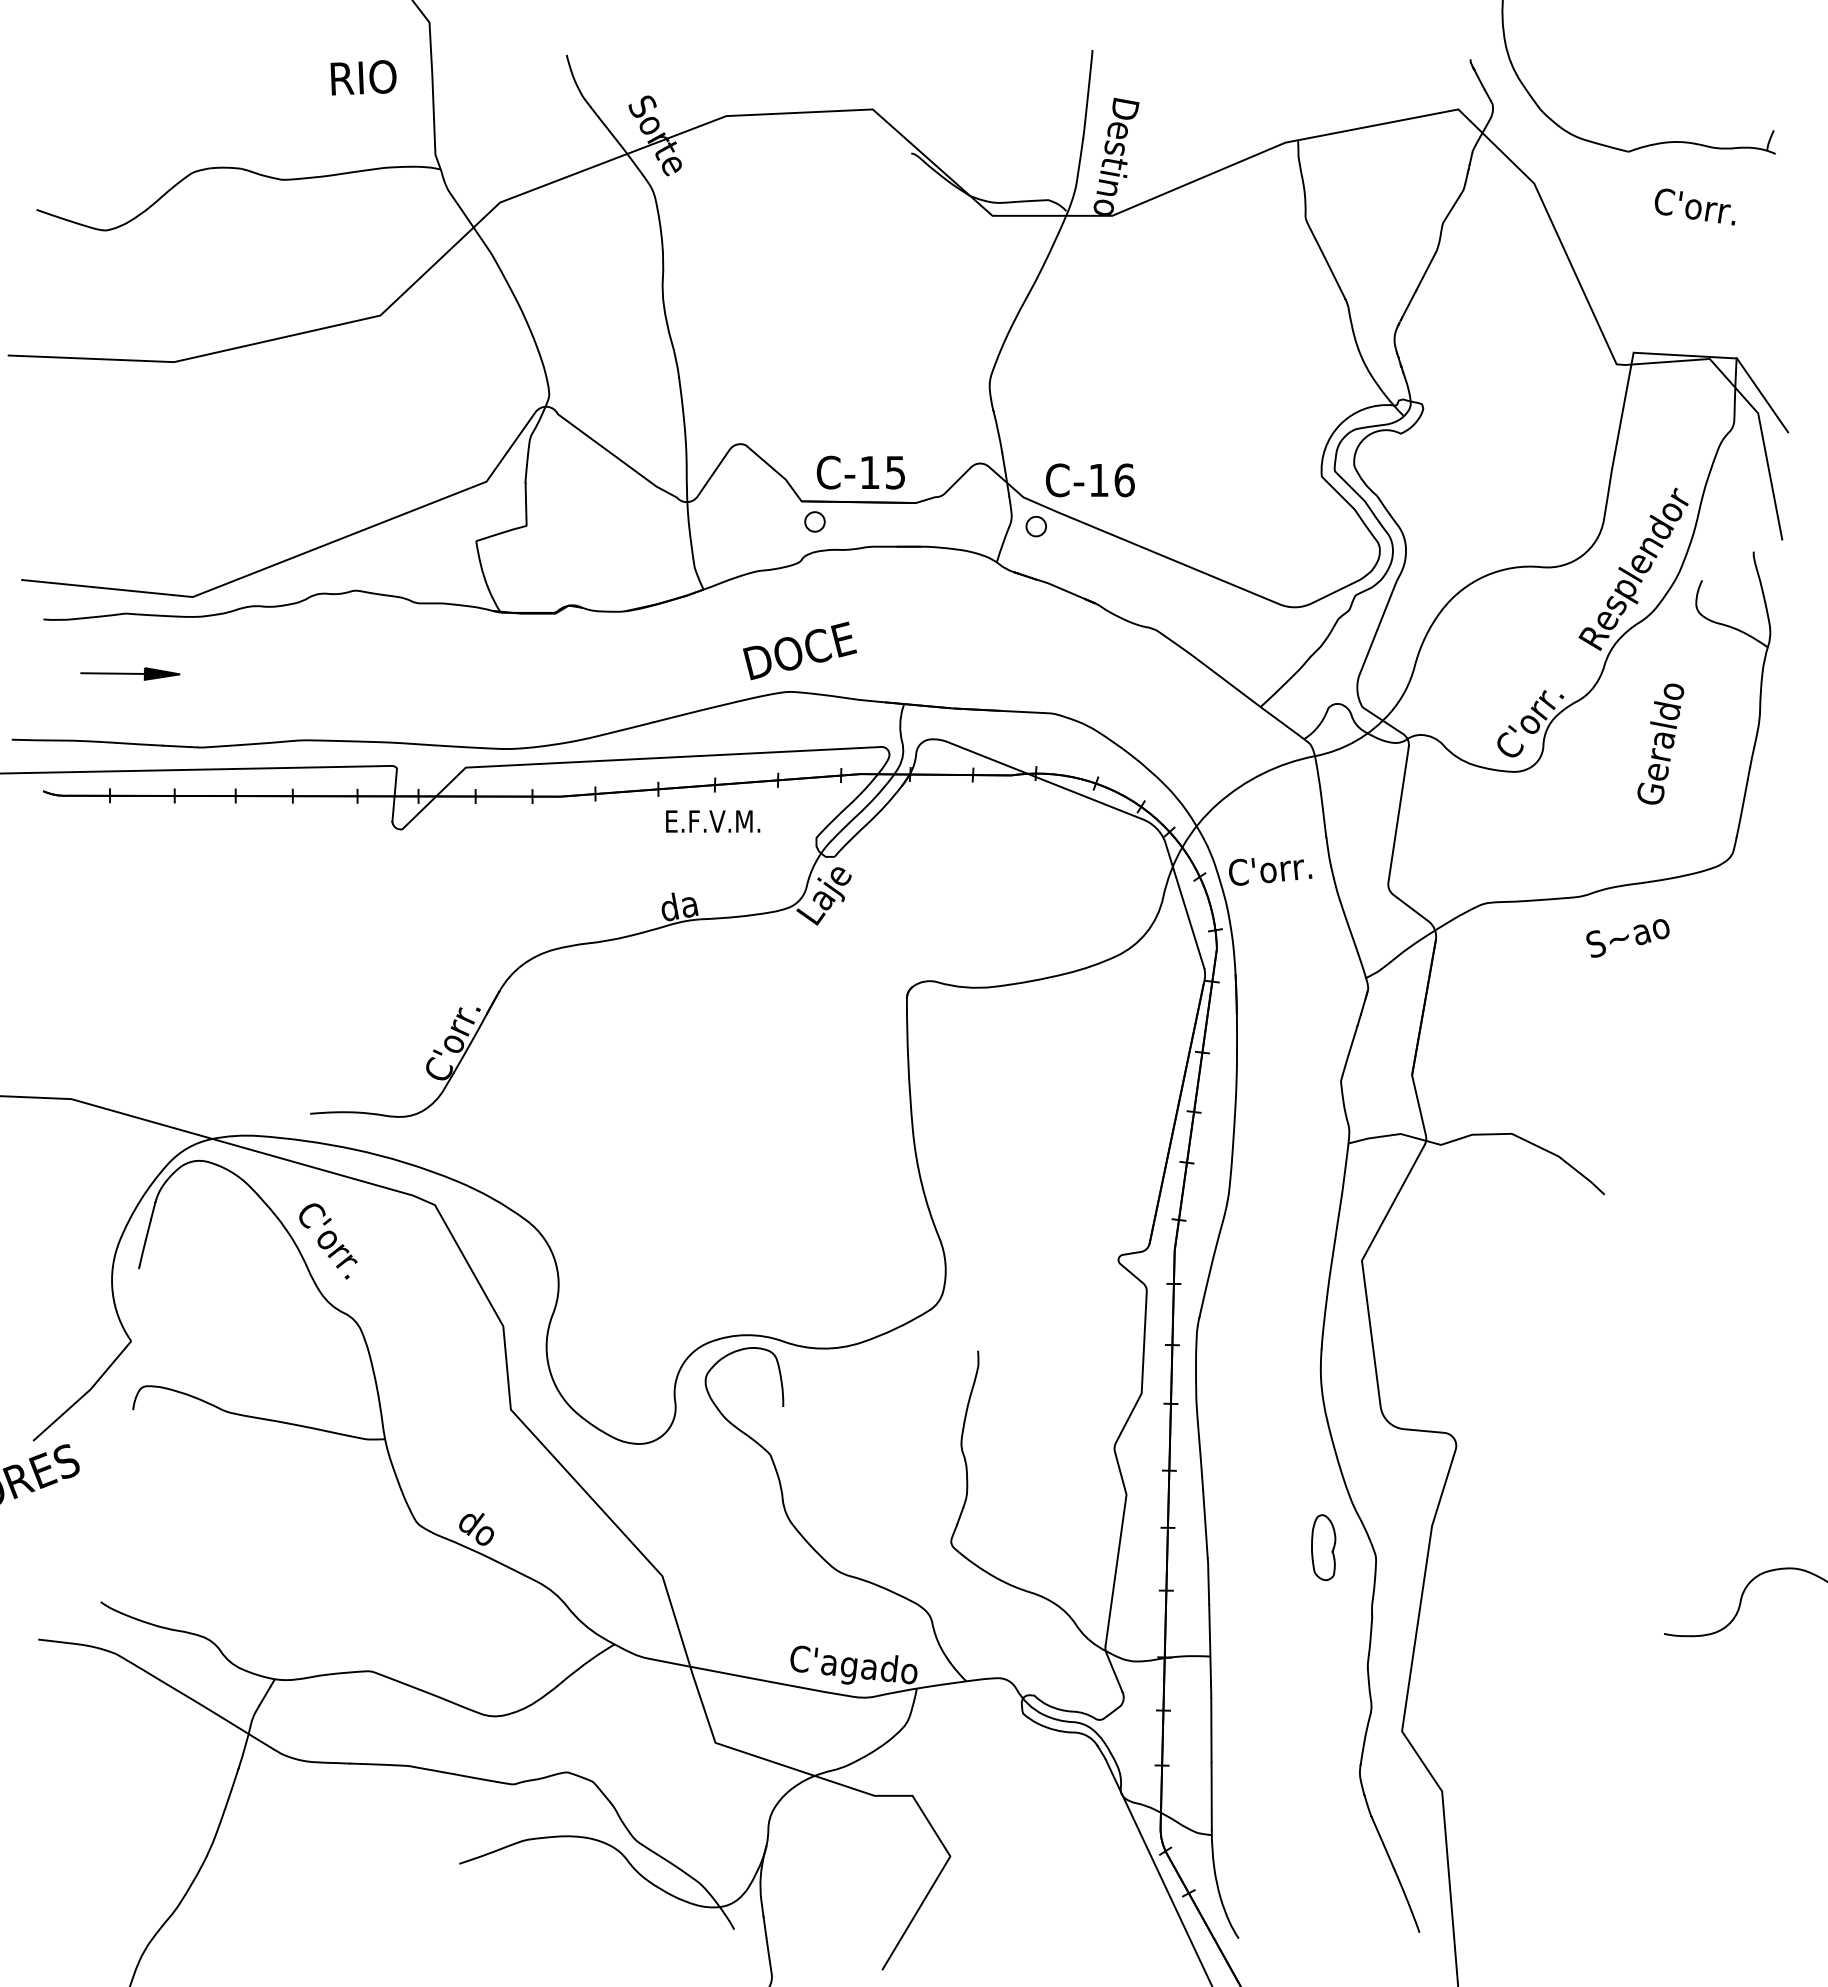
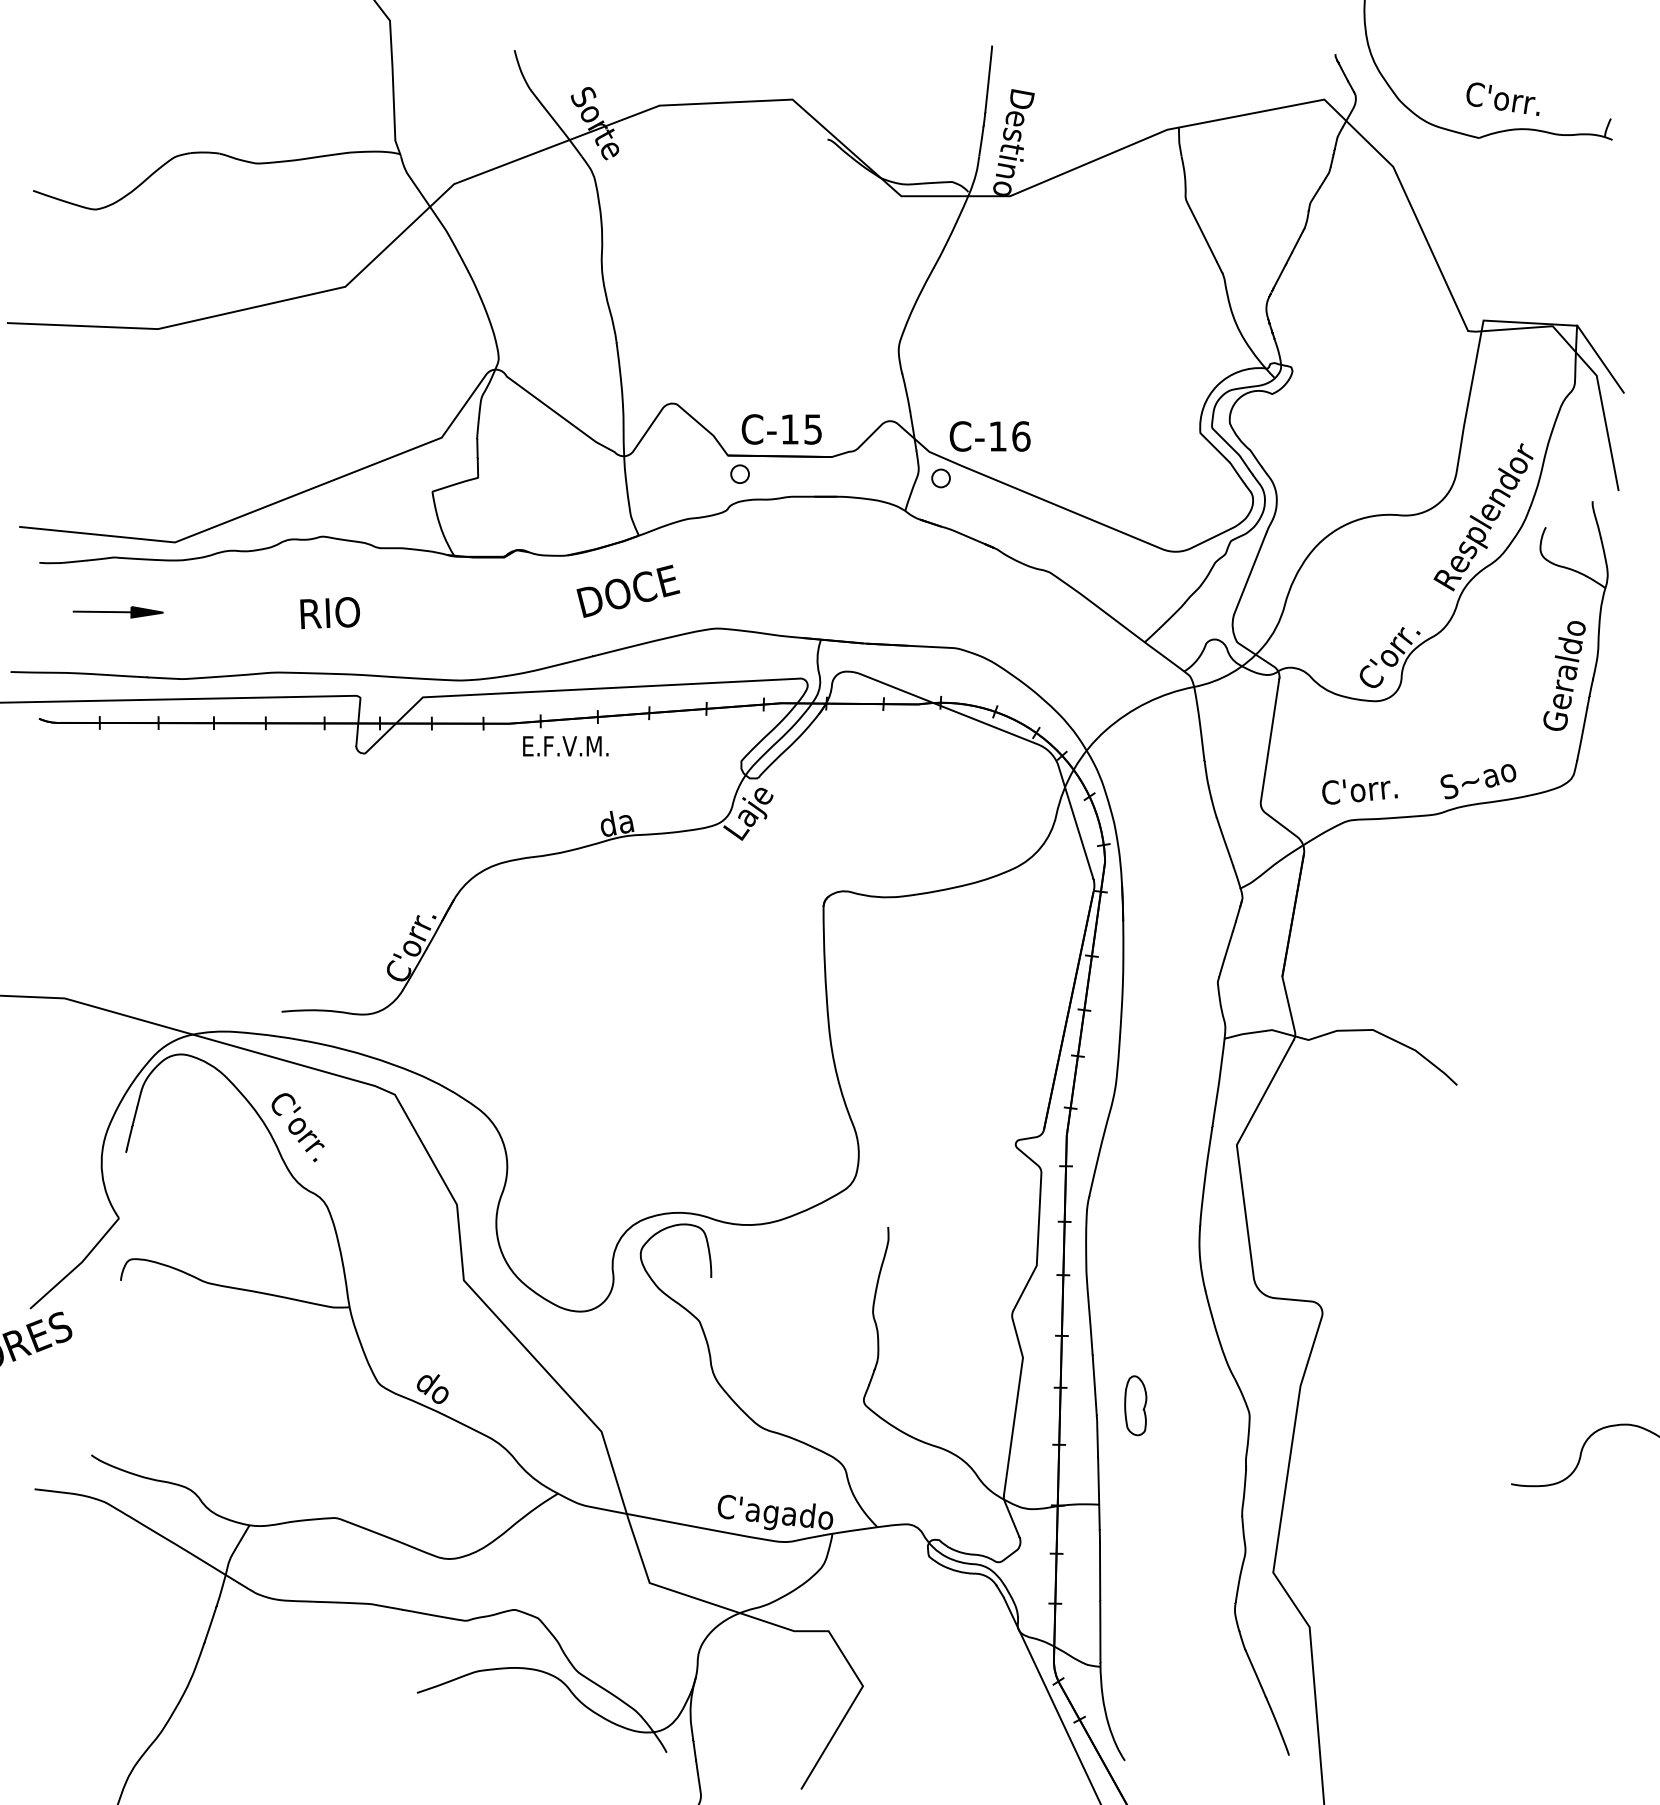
text: (363, 77) -> (330, 612), moved
text: (1694, 206) -> (1502, 98), moved
text: (800, 650) -> (628, 590), moved
text: (1660, 743) -> (1564, 675), moved
text: (713, 821) -> (566, 746), moved
text: (1270, 871) -> (1359, 791), moved
text: (1627, 938) -> (1478, 781), moved
part: (1323, 1547) -> (1135, 1405), moved

